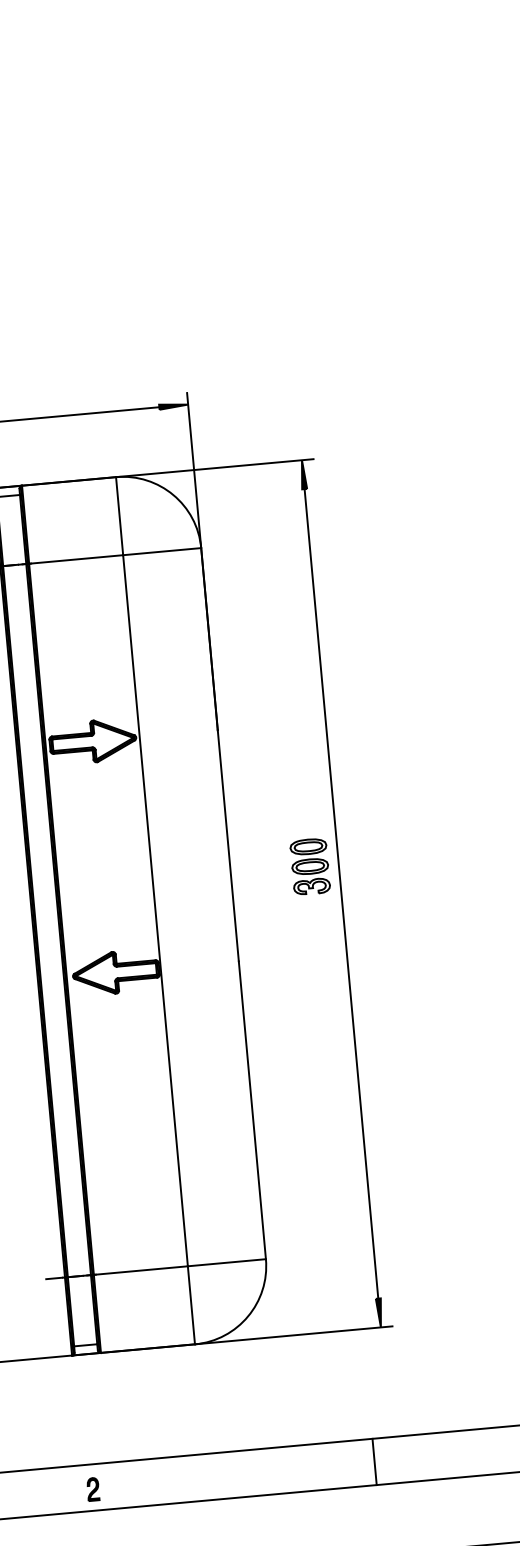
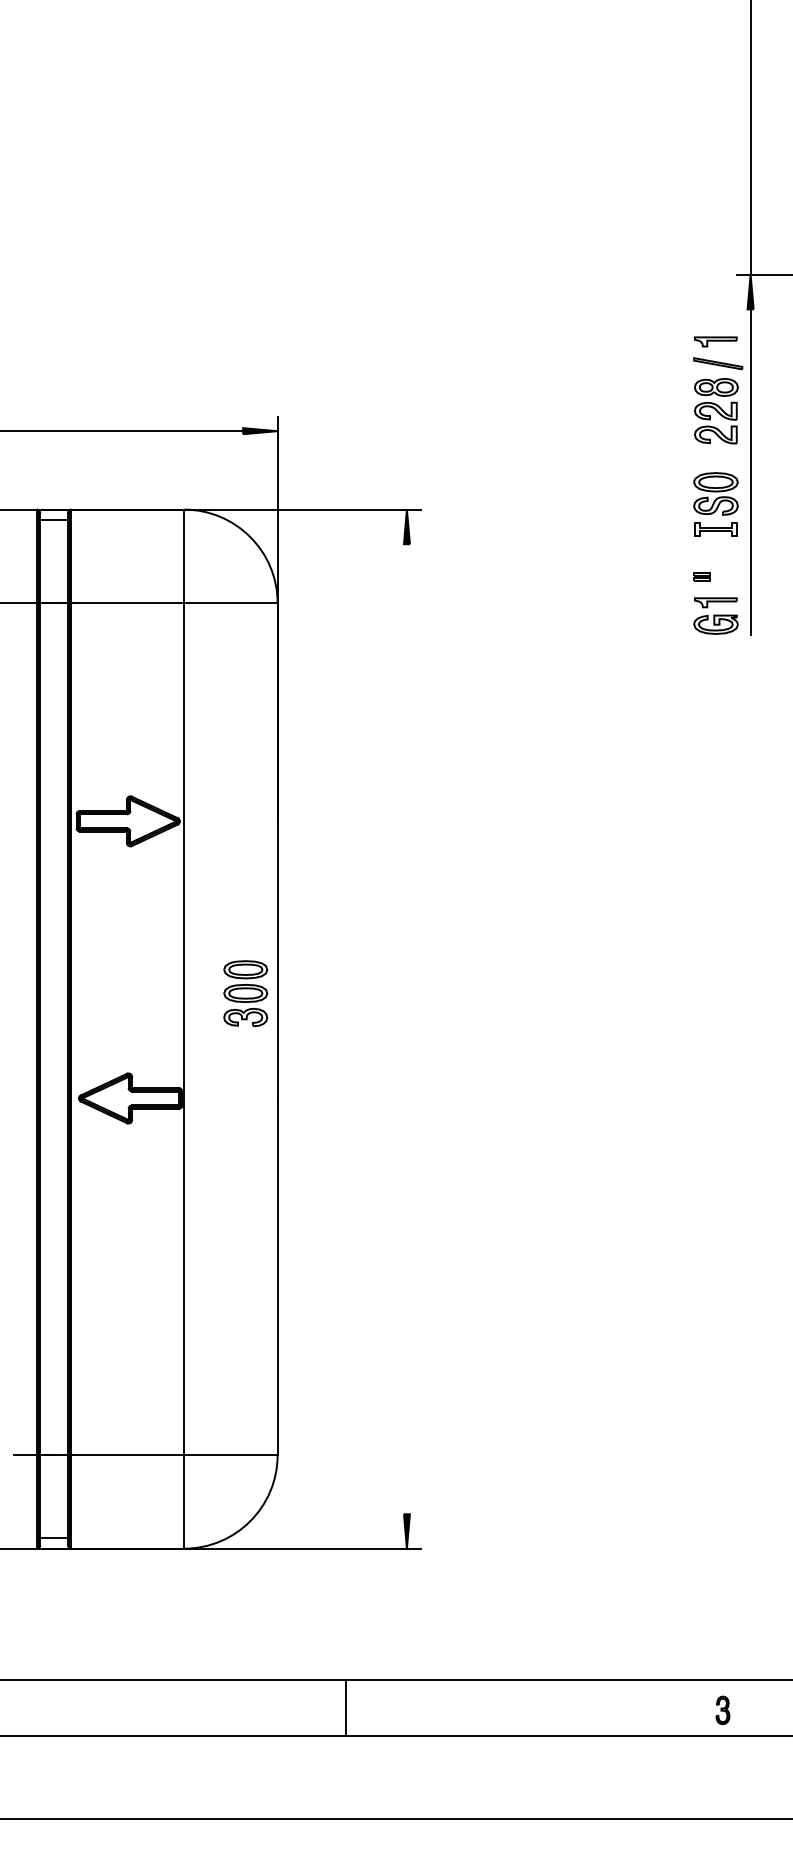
part: (310, 866) -> (245, 993), moved
line: (341, 894) -> (406, 1029), removed
line: (374, 1461) -> (345, 1707), moved
part: (93, 1488) -> (47, 1709), removed

